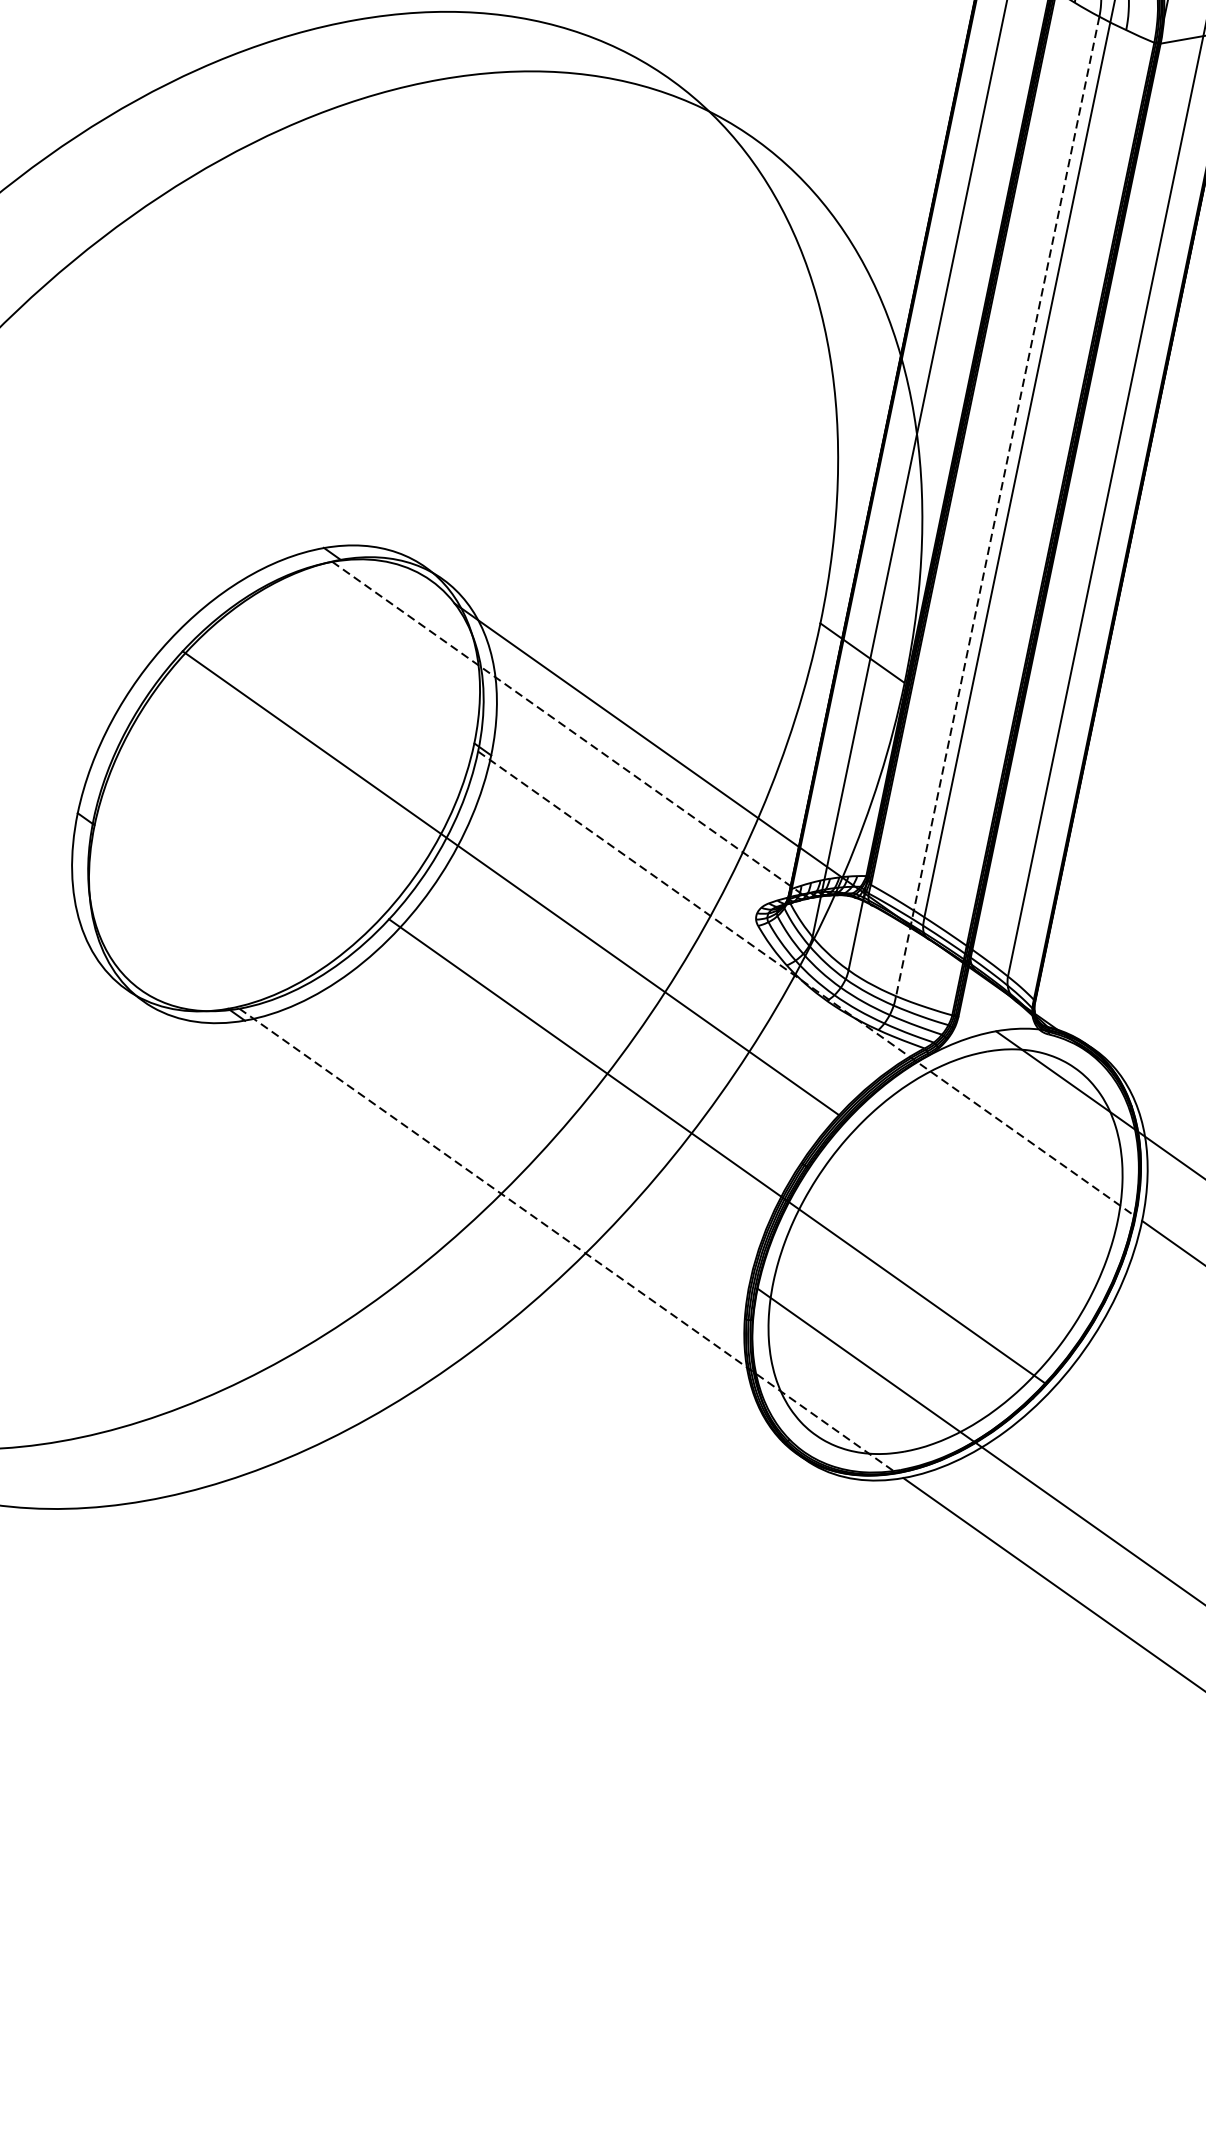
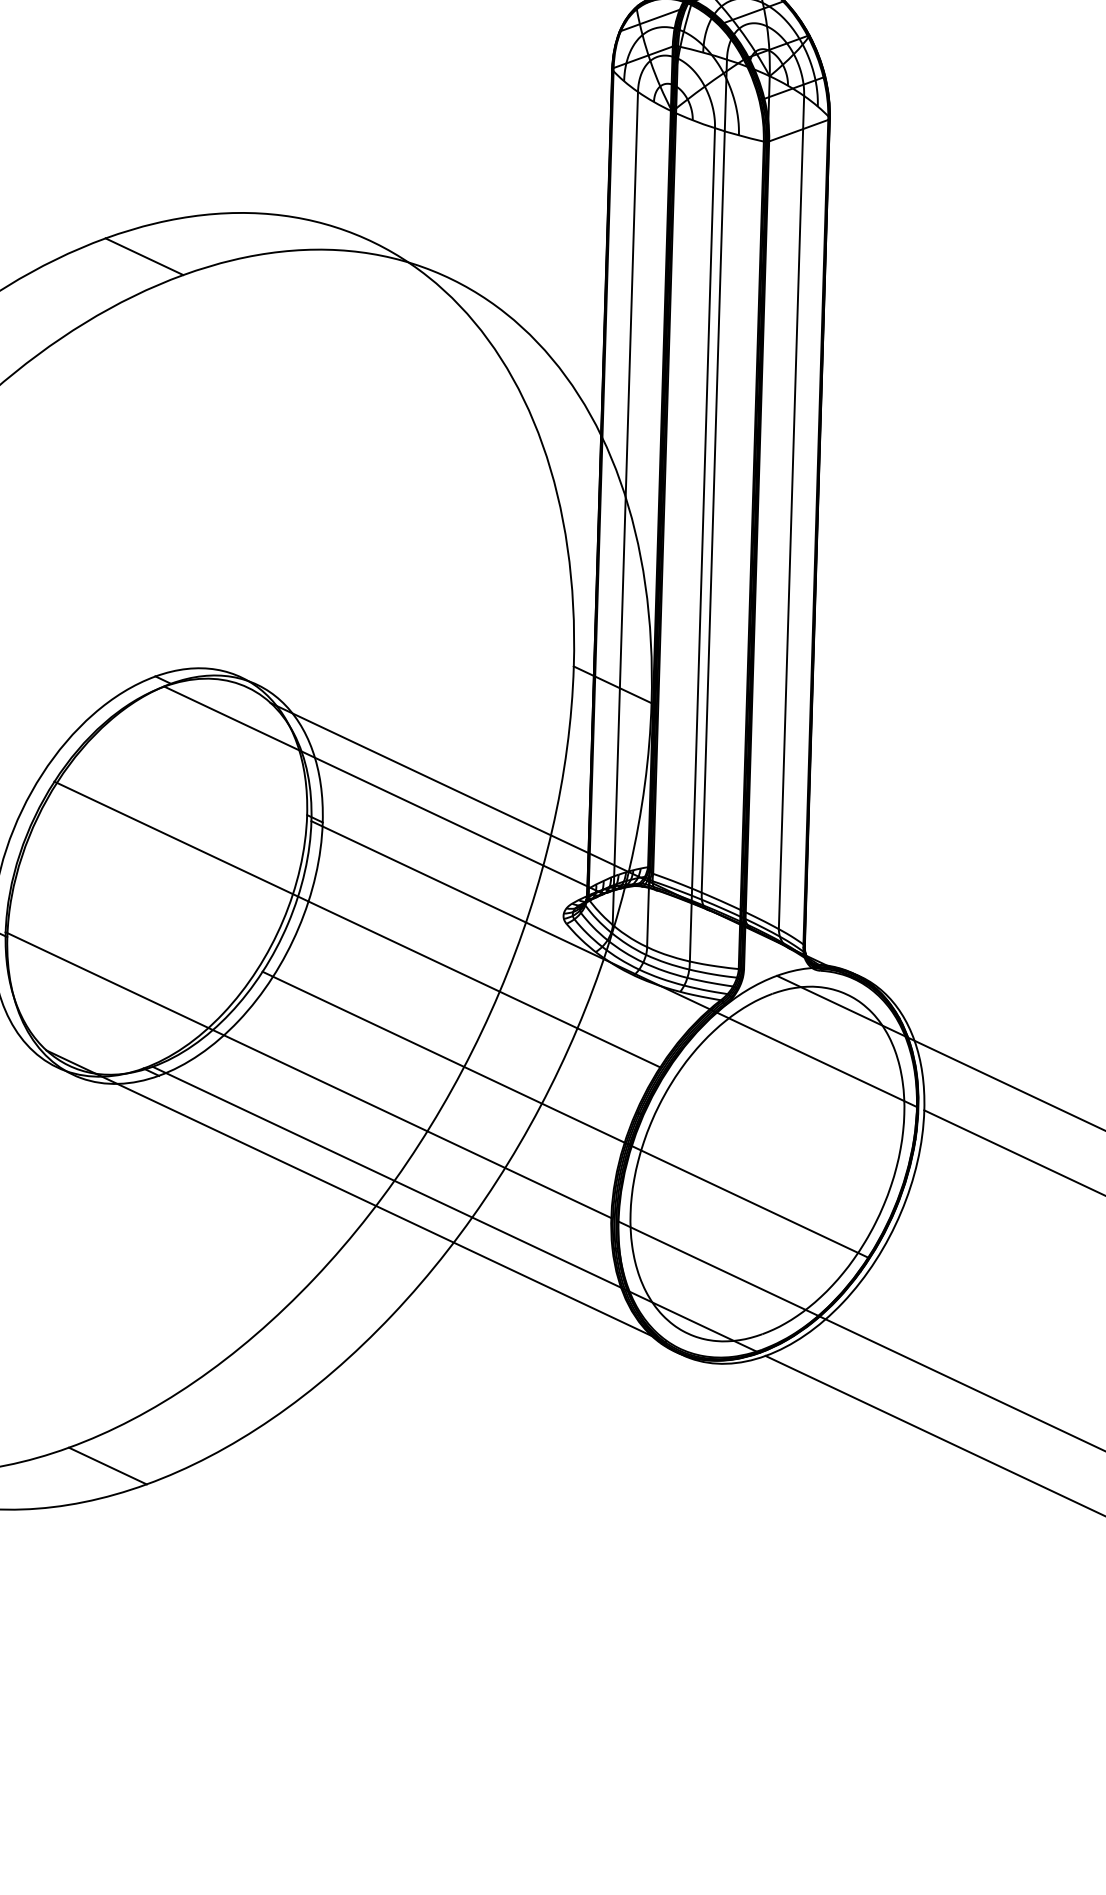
line: (398, 49) -> (144, 256), added
line: (997, 506) -> (702, 544), dashed -> solid
line: (567, 728) -> (381, 789), dashed -> solid
line: (806, 984) -> (614, 964), dashed -> solid
line: (421, 1051) -> (308, 1075), added
line: (445, 1199) -> (349, 1193), added
line: (567, 1240) -> (455, 1209), dashed -> solid
line: (102, 1470) -> (107, 1465), added

